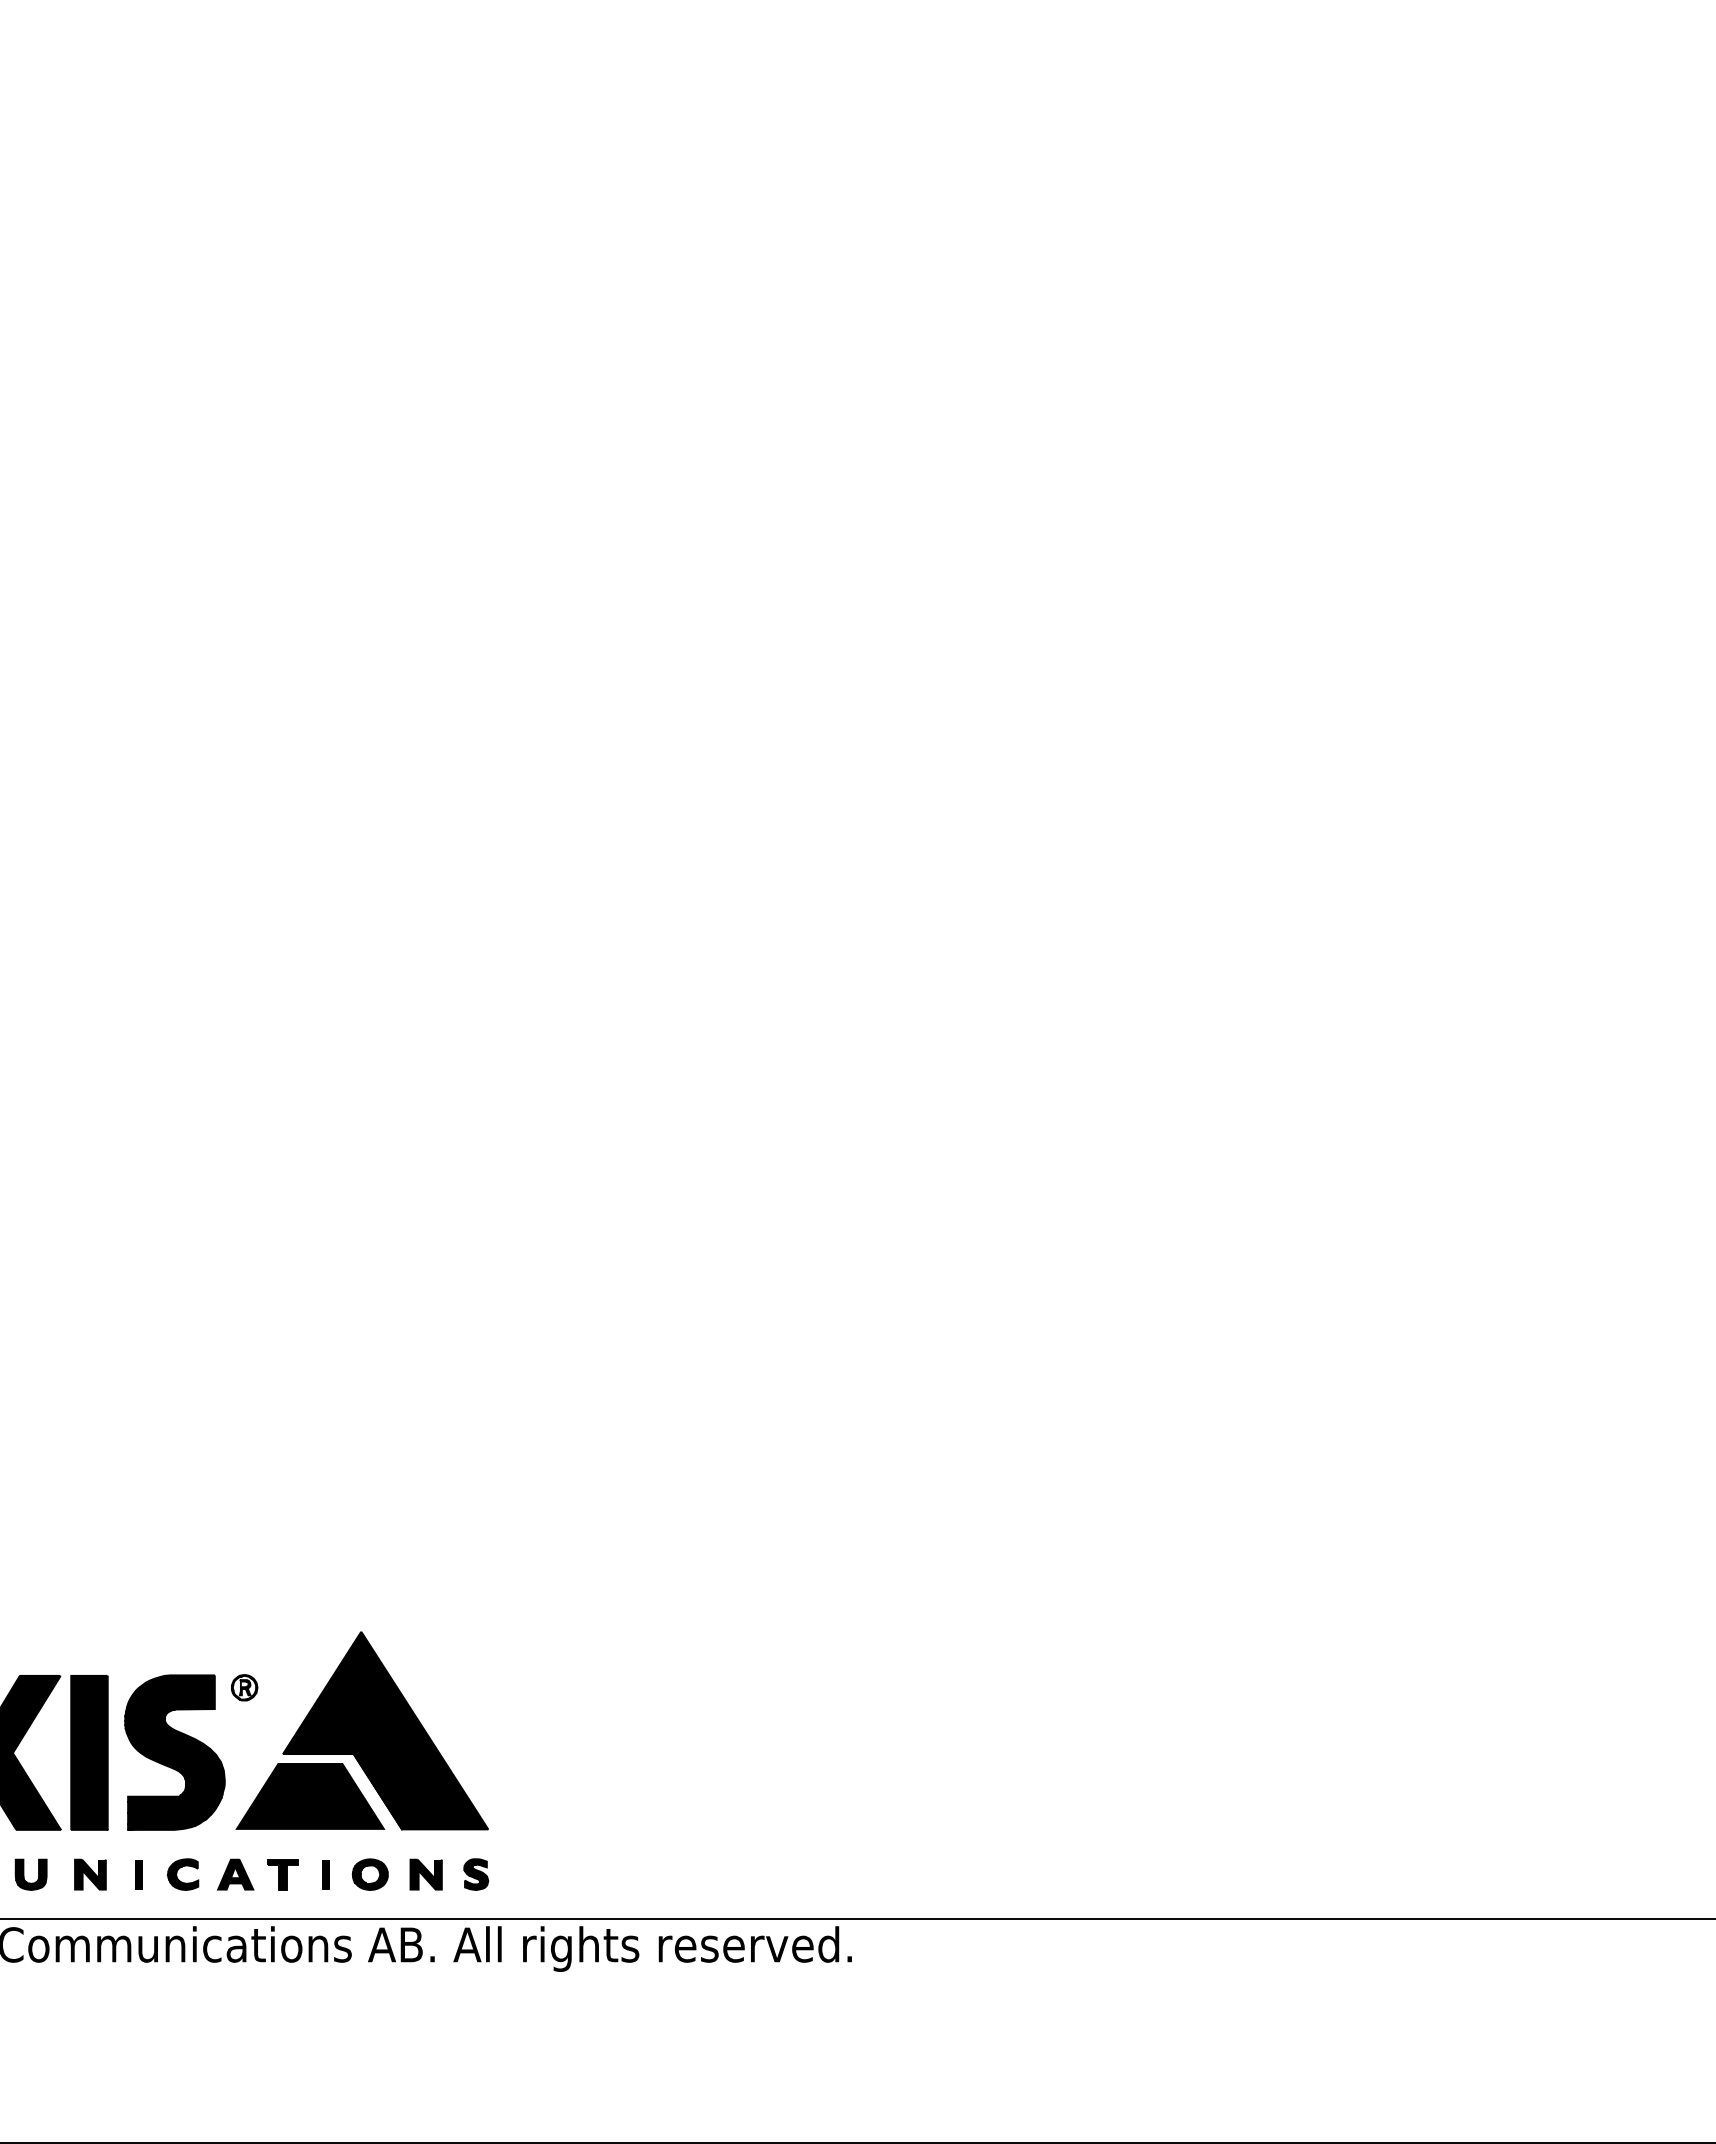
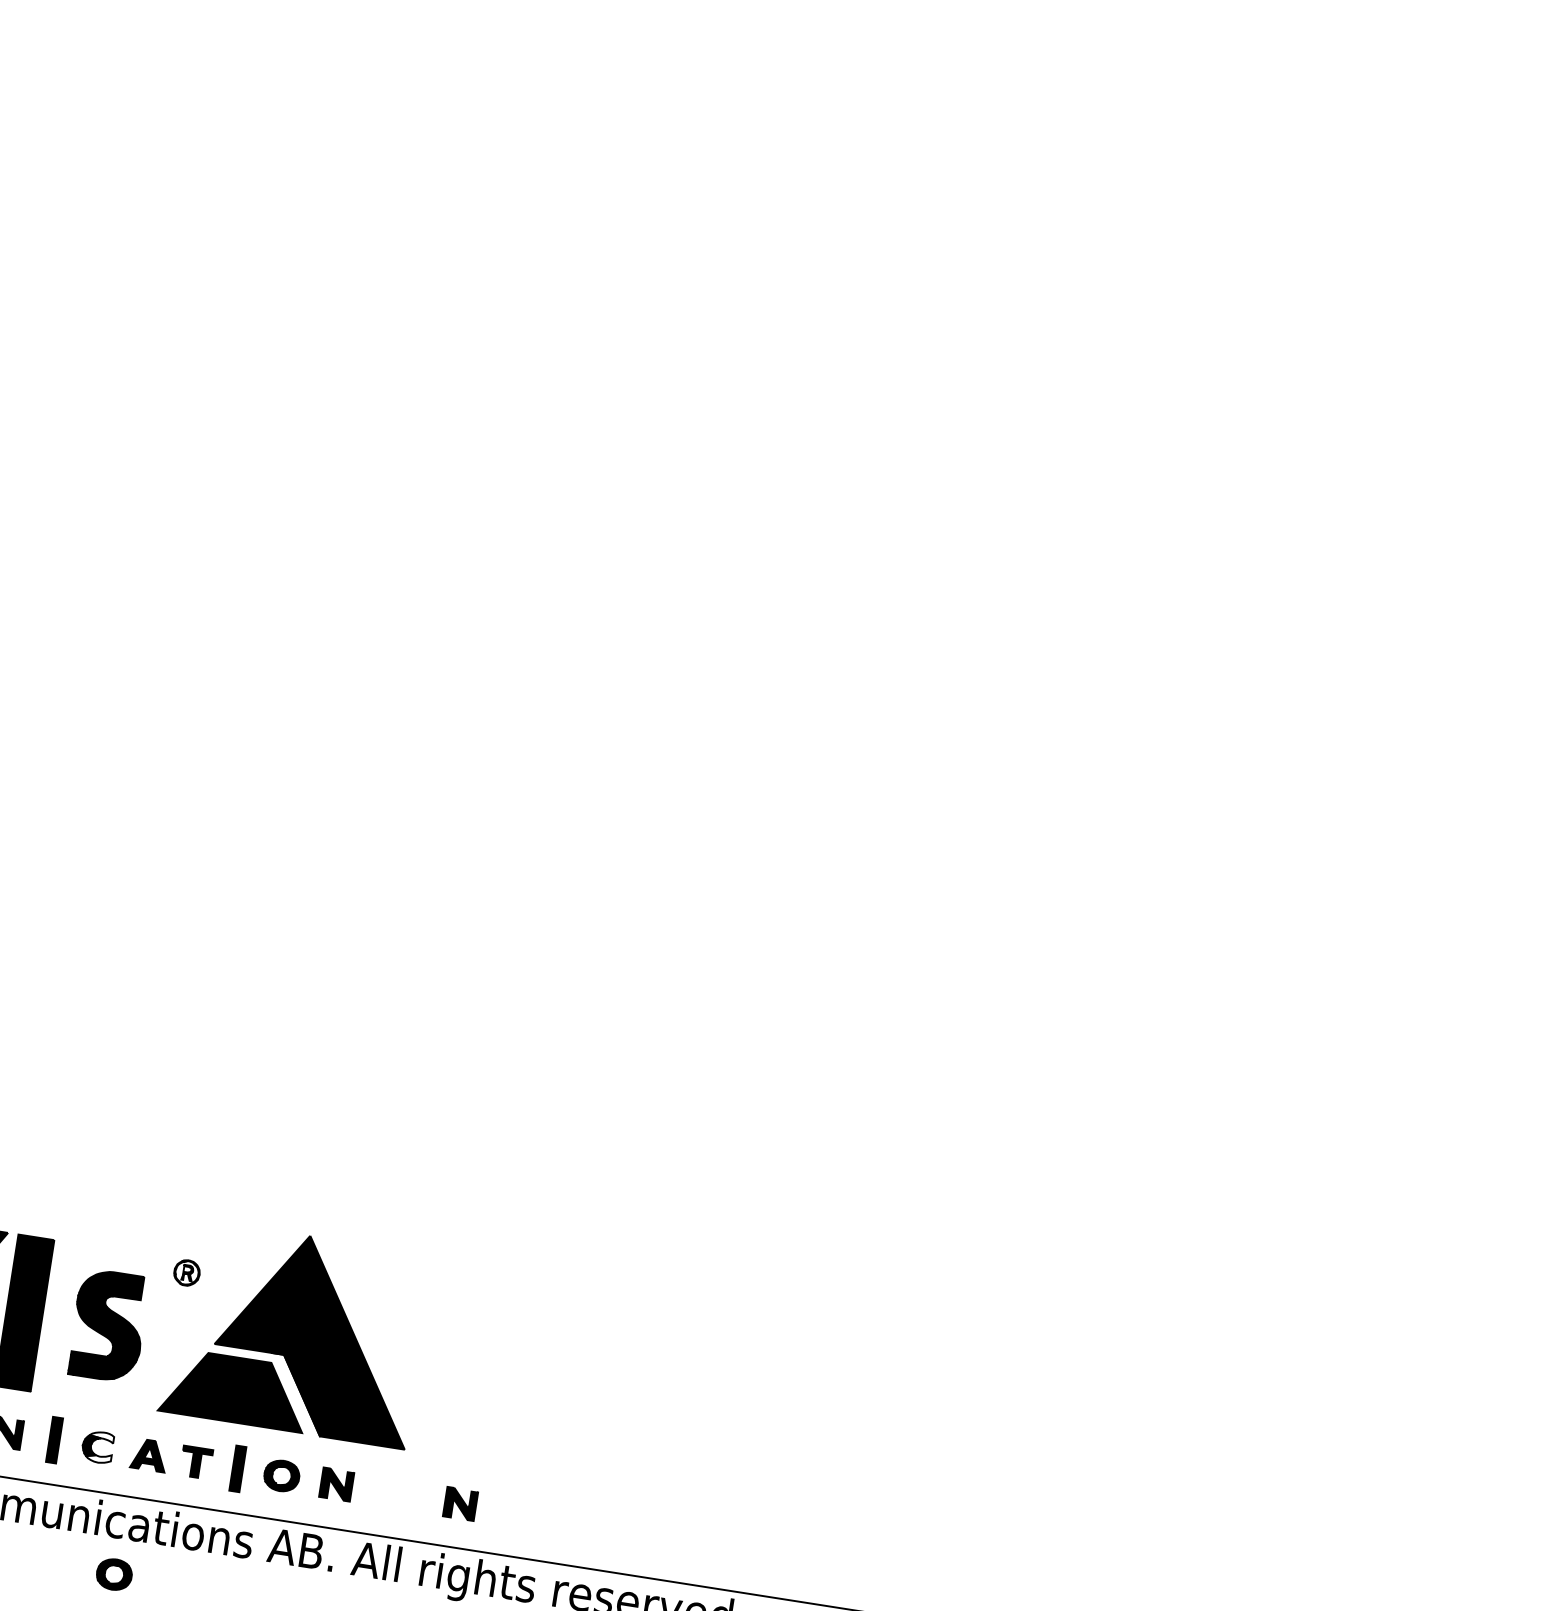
part: (174, 1752) -> (108, 1325), size x0.7
fill: (185, 1863) -> (101, 1436), removed
part: (138, 1874) -> (54, 1440), size x1.6
part: (325, 1874) -> (237, 1468), size x1.6
part: (476, 1874) -> (386, 1492), removed
part: (551, 1874) -> (459, 1503), added
fill: (185, 1885) -> (98, 1458), removed
part: (218, 1998) -> (113, 1574), added

